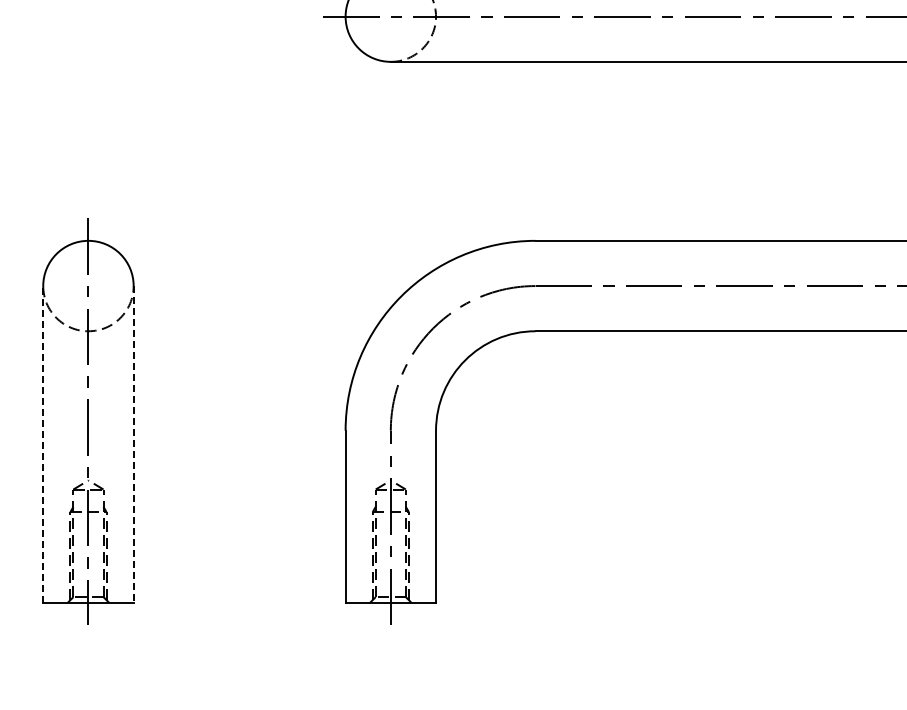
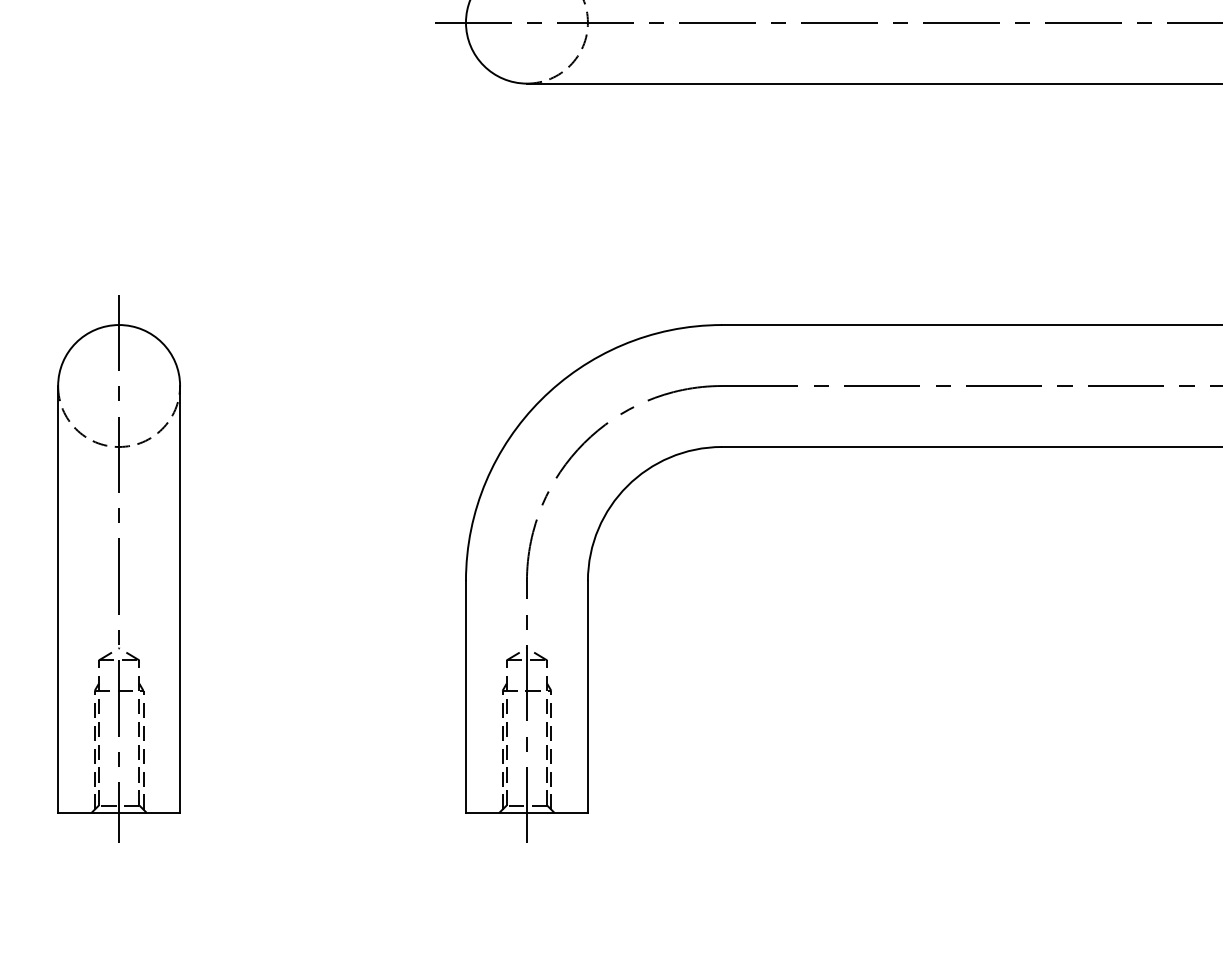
line: (43, 443) -> (58, 598), dashed -> solid
line: (133, 444) -> (179, 599), dashed -> solid

